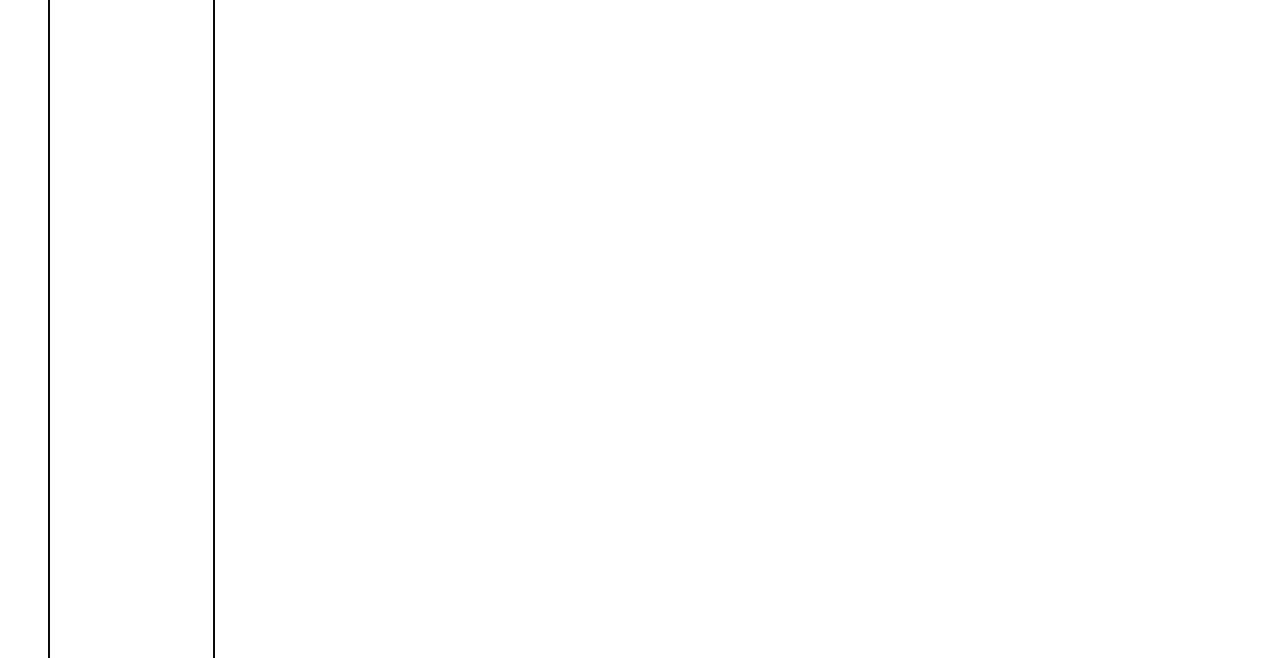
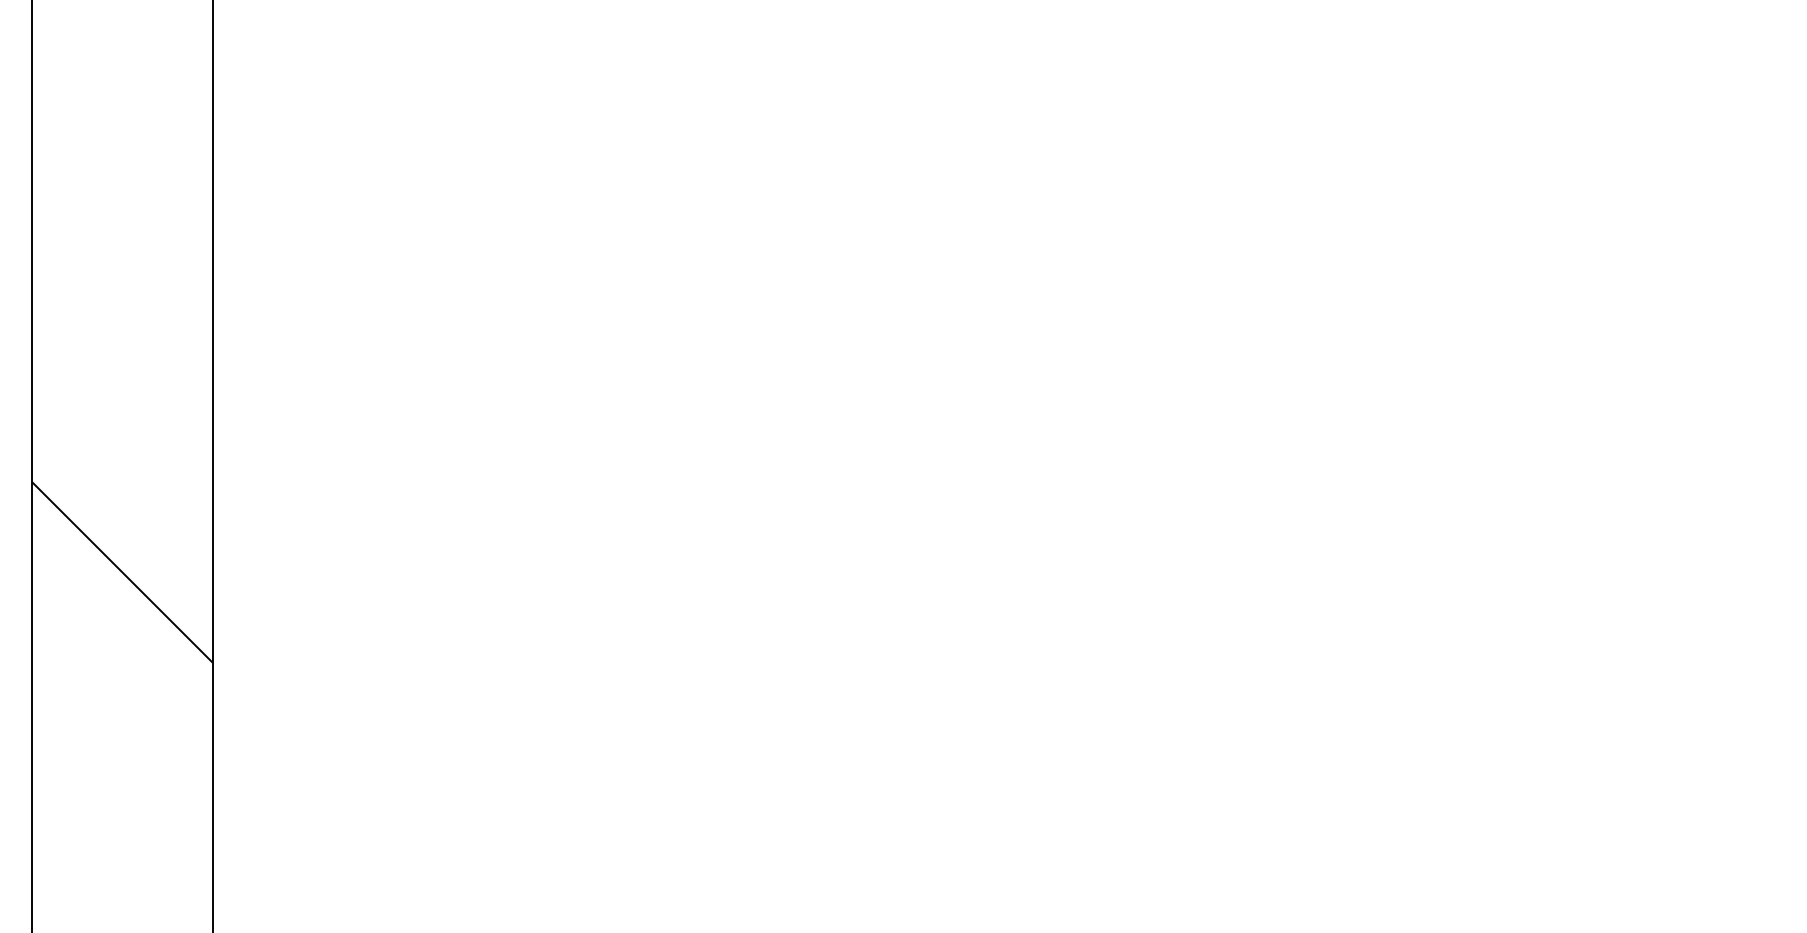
hatch: (130, 447) -> (121, 571), added

